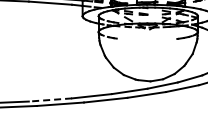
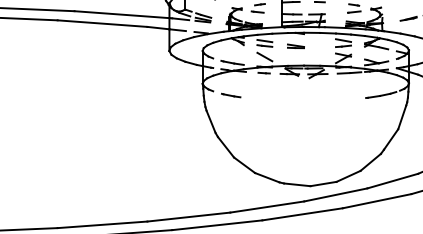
line: (50, 99) -> (102, 223), dashed -> solid

